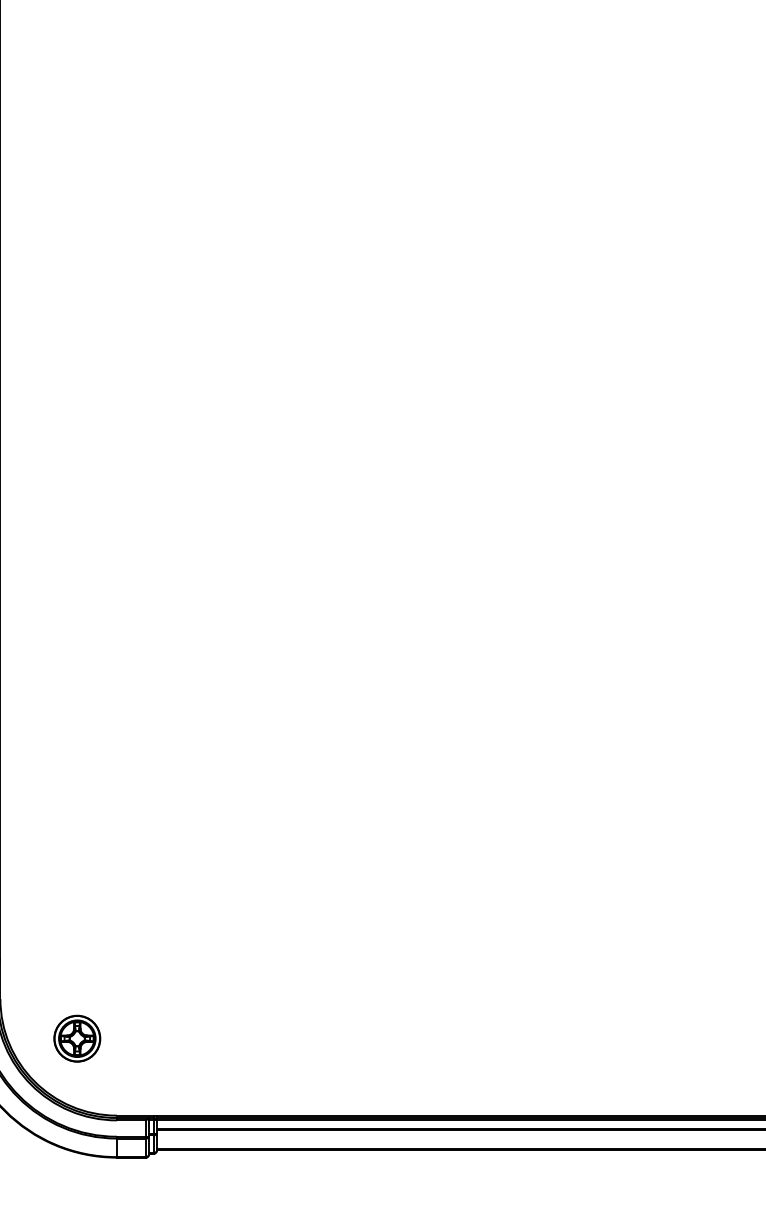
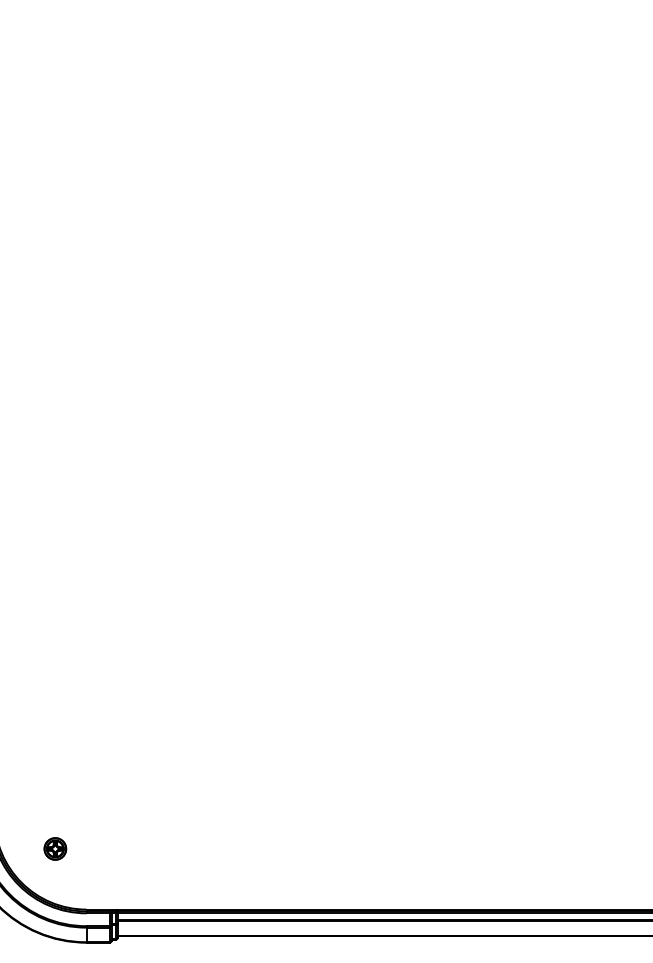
part: (77, 1038) -> (55, 848), size x0.6

